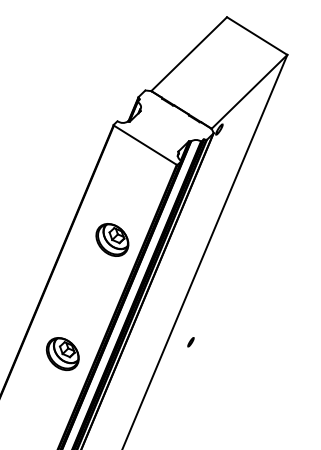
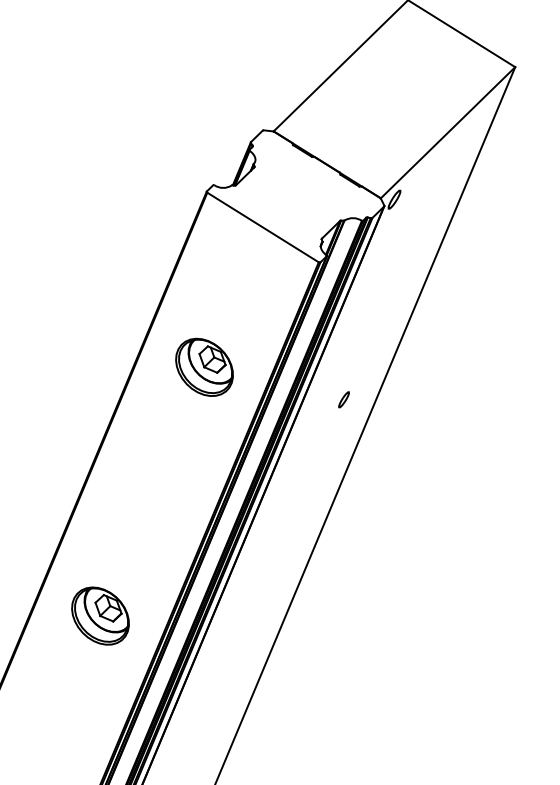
part: (112, 239) -> (204, 366), moved
part: (190, 342) -> (343, 400), moved
part: (62, 354) -> (99, 616), moved

